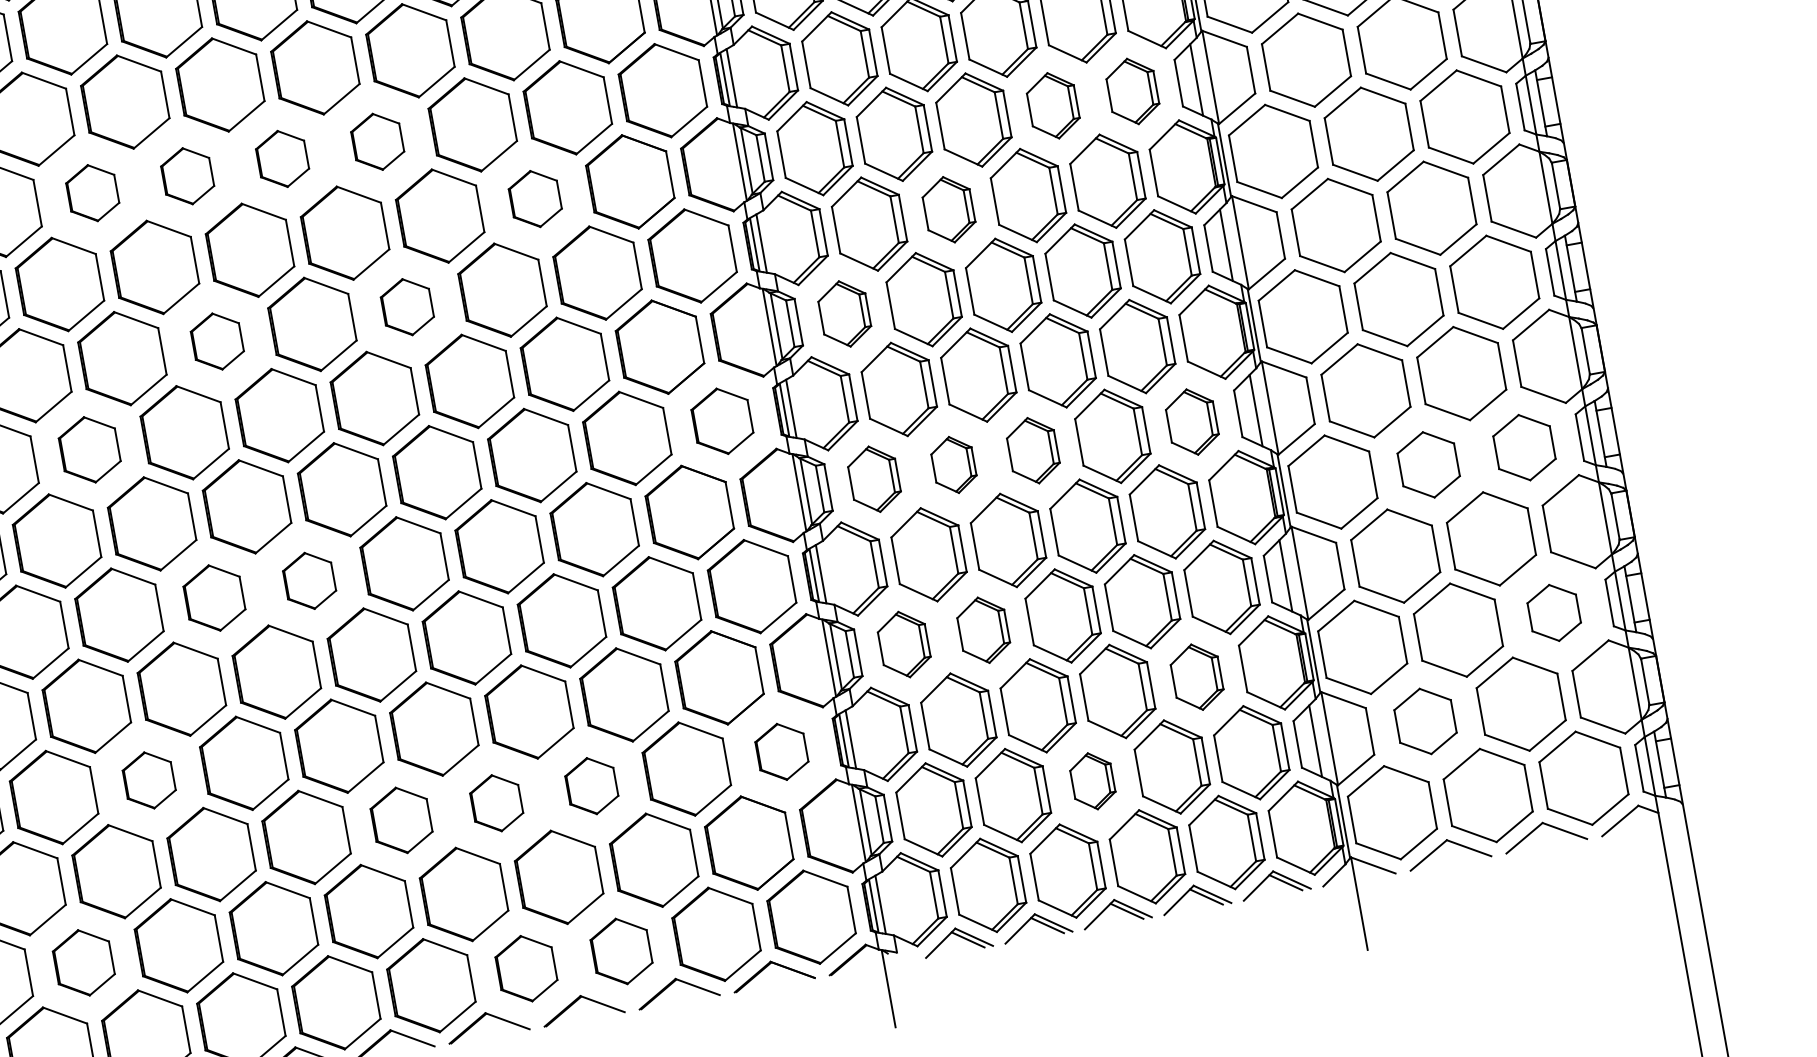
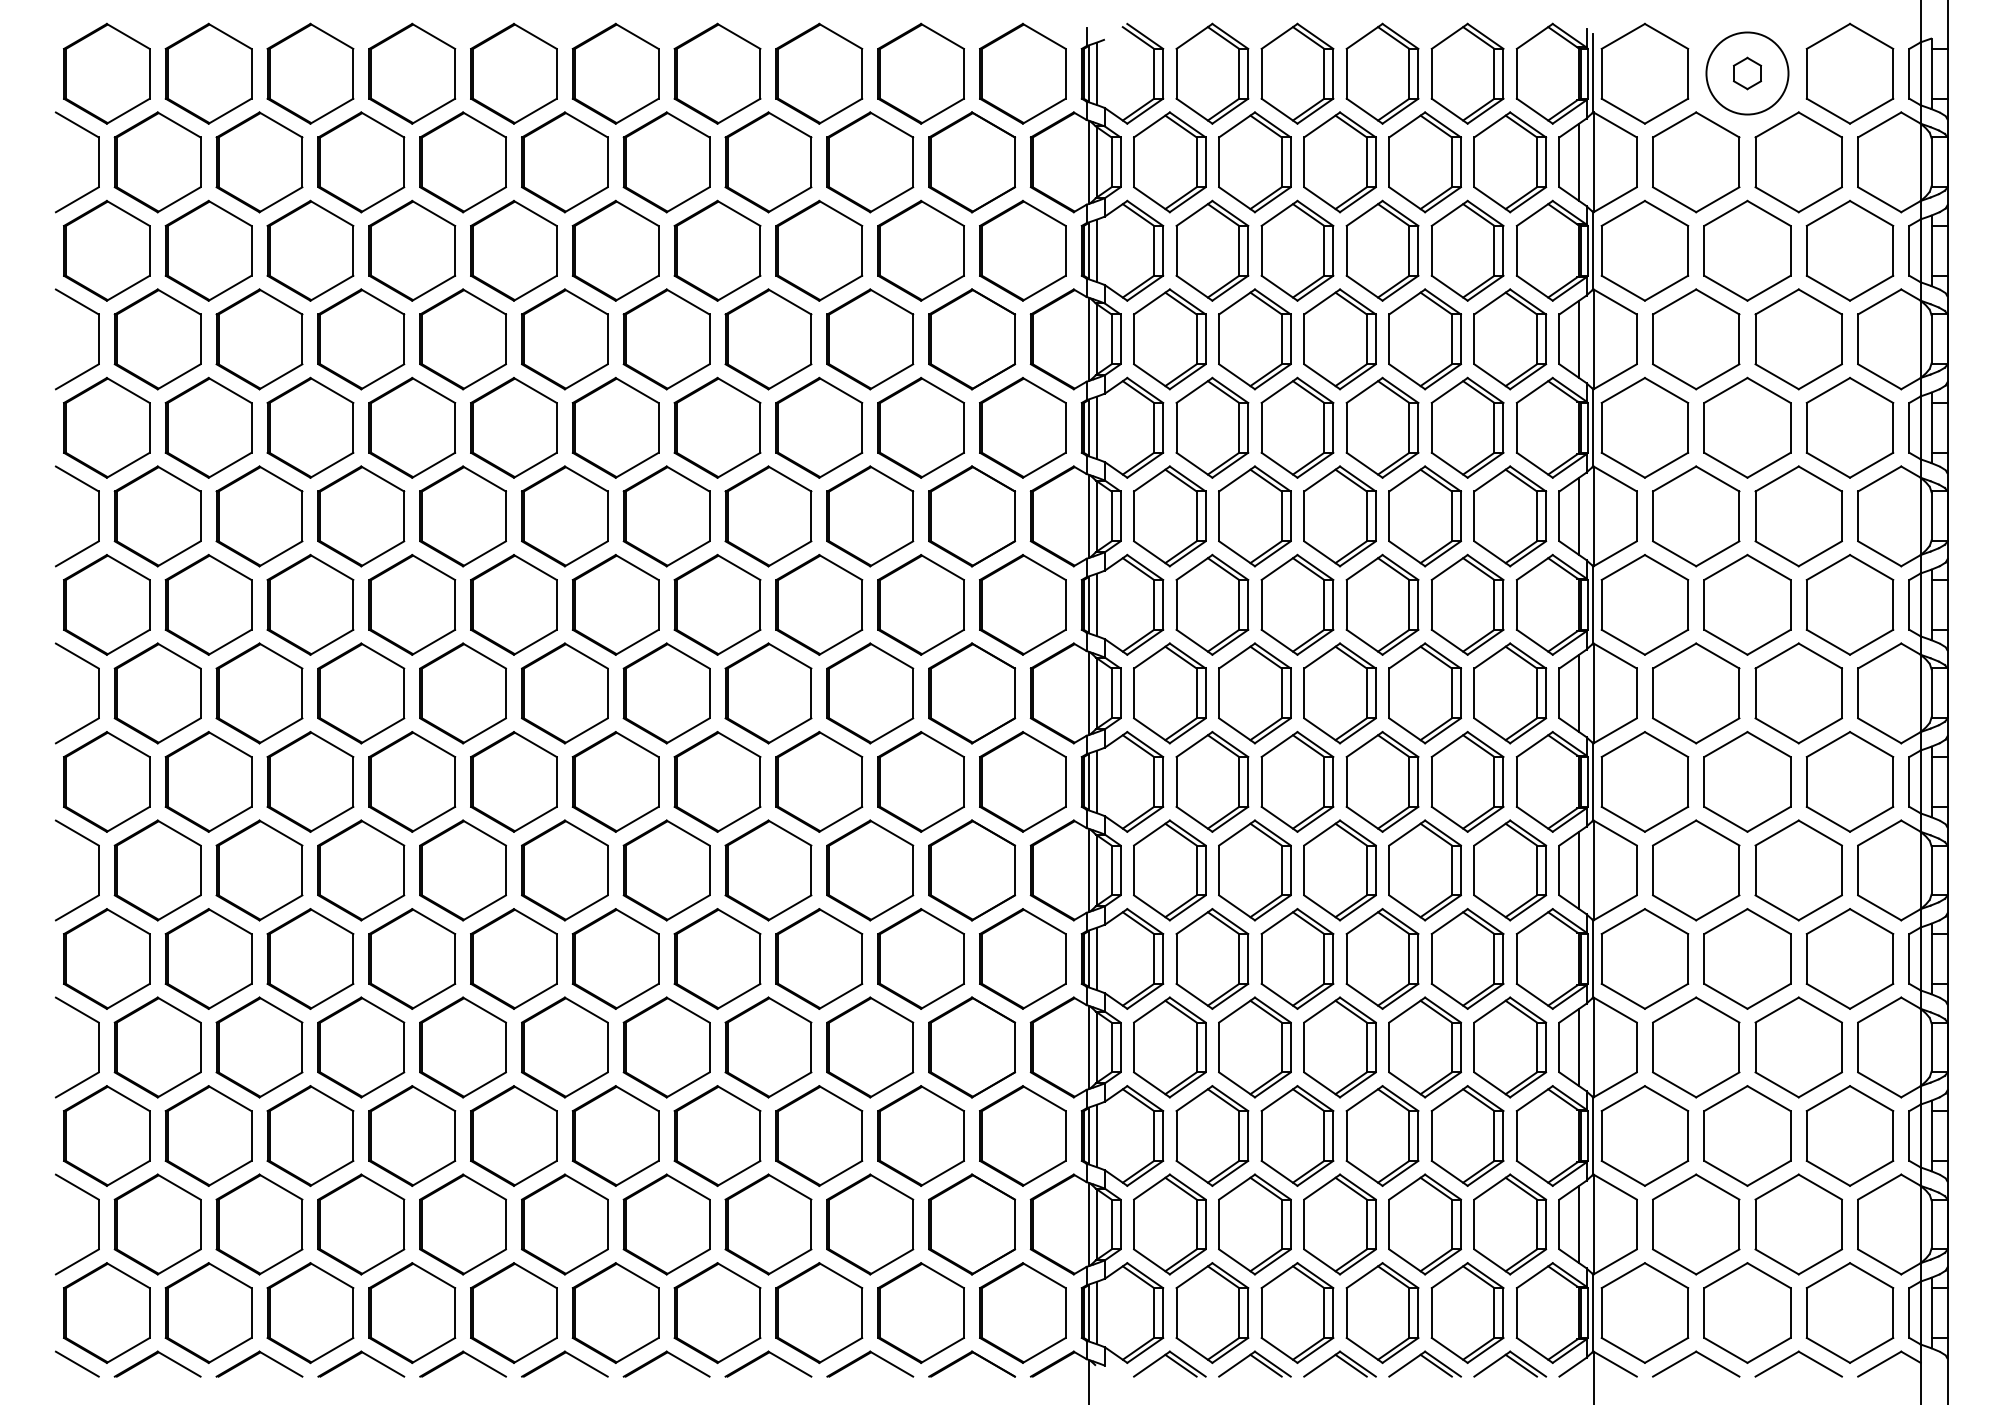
part: (1133, 91) -> (1510, 516), size x1.43
part: (1052, 105) -> (1424, 516), size x1.43
part: (377, 141) -> (717, 427), size x1.67
part: (282, 158) -> (615, 427), size x1.67
part: (187, 175) -> (513, 427), size x1.67
part: (92, 192) -> (412, 427), size x1.67
part: (535, 199) -> (870, 516), size x1.67
part: (948, 209) -> (1297, 604), size x1.43
part: (407, 306) -> (717, 604), size x1.67
part: (844, 314) -> (1169, 693), size x1.43
part: (216, 341) -> (513, 604), size x1.67
part: (721, 420) -> (1022, 781), size x1.43
part: (1192, 422) -> (1510, 870), size x1.43
part: (1523, 447) -> (1849, 958), size x1.43
part: (89, 449) -> (361, 693), size x1.43
part: (1032, 450) -> (1339, 870), size x1.43
part: (1428, 464) -> (1747, 958), size x1.43
part: (953, 465) -> (1254, 870), size x1.67
part: (874, 479) -> (1169, 870), size x1.43
part: (309, 581) -> (564, 870), size x1.67
part: (213, 598) -> (462, 870), size x1.43
part: (1553, 612) -> (1849, 1135), size x1.67
part: (983, 630) -> (1254, 1047), size x1.43
part: (903, 644) -> (1169, 1047), size x1.43
part: (1196, 676) -> (1467, 1135), size x1.43
part: (1425, 721) -> (1696, 1224), size x1.43
part: (781, 751) -> (1022, 1135), size x1.67
part: (149, 780) -> (361, 1047), size x1.67
part: (1092, 781) -> (1339, 1224), size x1.67
part: (591, 785) -> (819, 1135), size x1.67
part: (496, 802) -> (717, 1135), size x1.67
part: (401, 819) -> (615, 1135), size x1.43
part: (621, 950) -> (819, 1312), size x1.43
part: (83, 962) -> (259, 1224), size x1.43
part: (526, 969) -> (717, 1313), size x1.43

